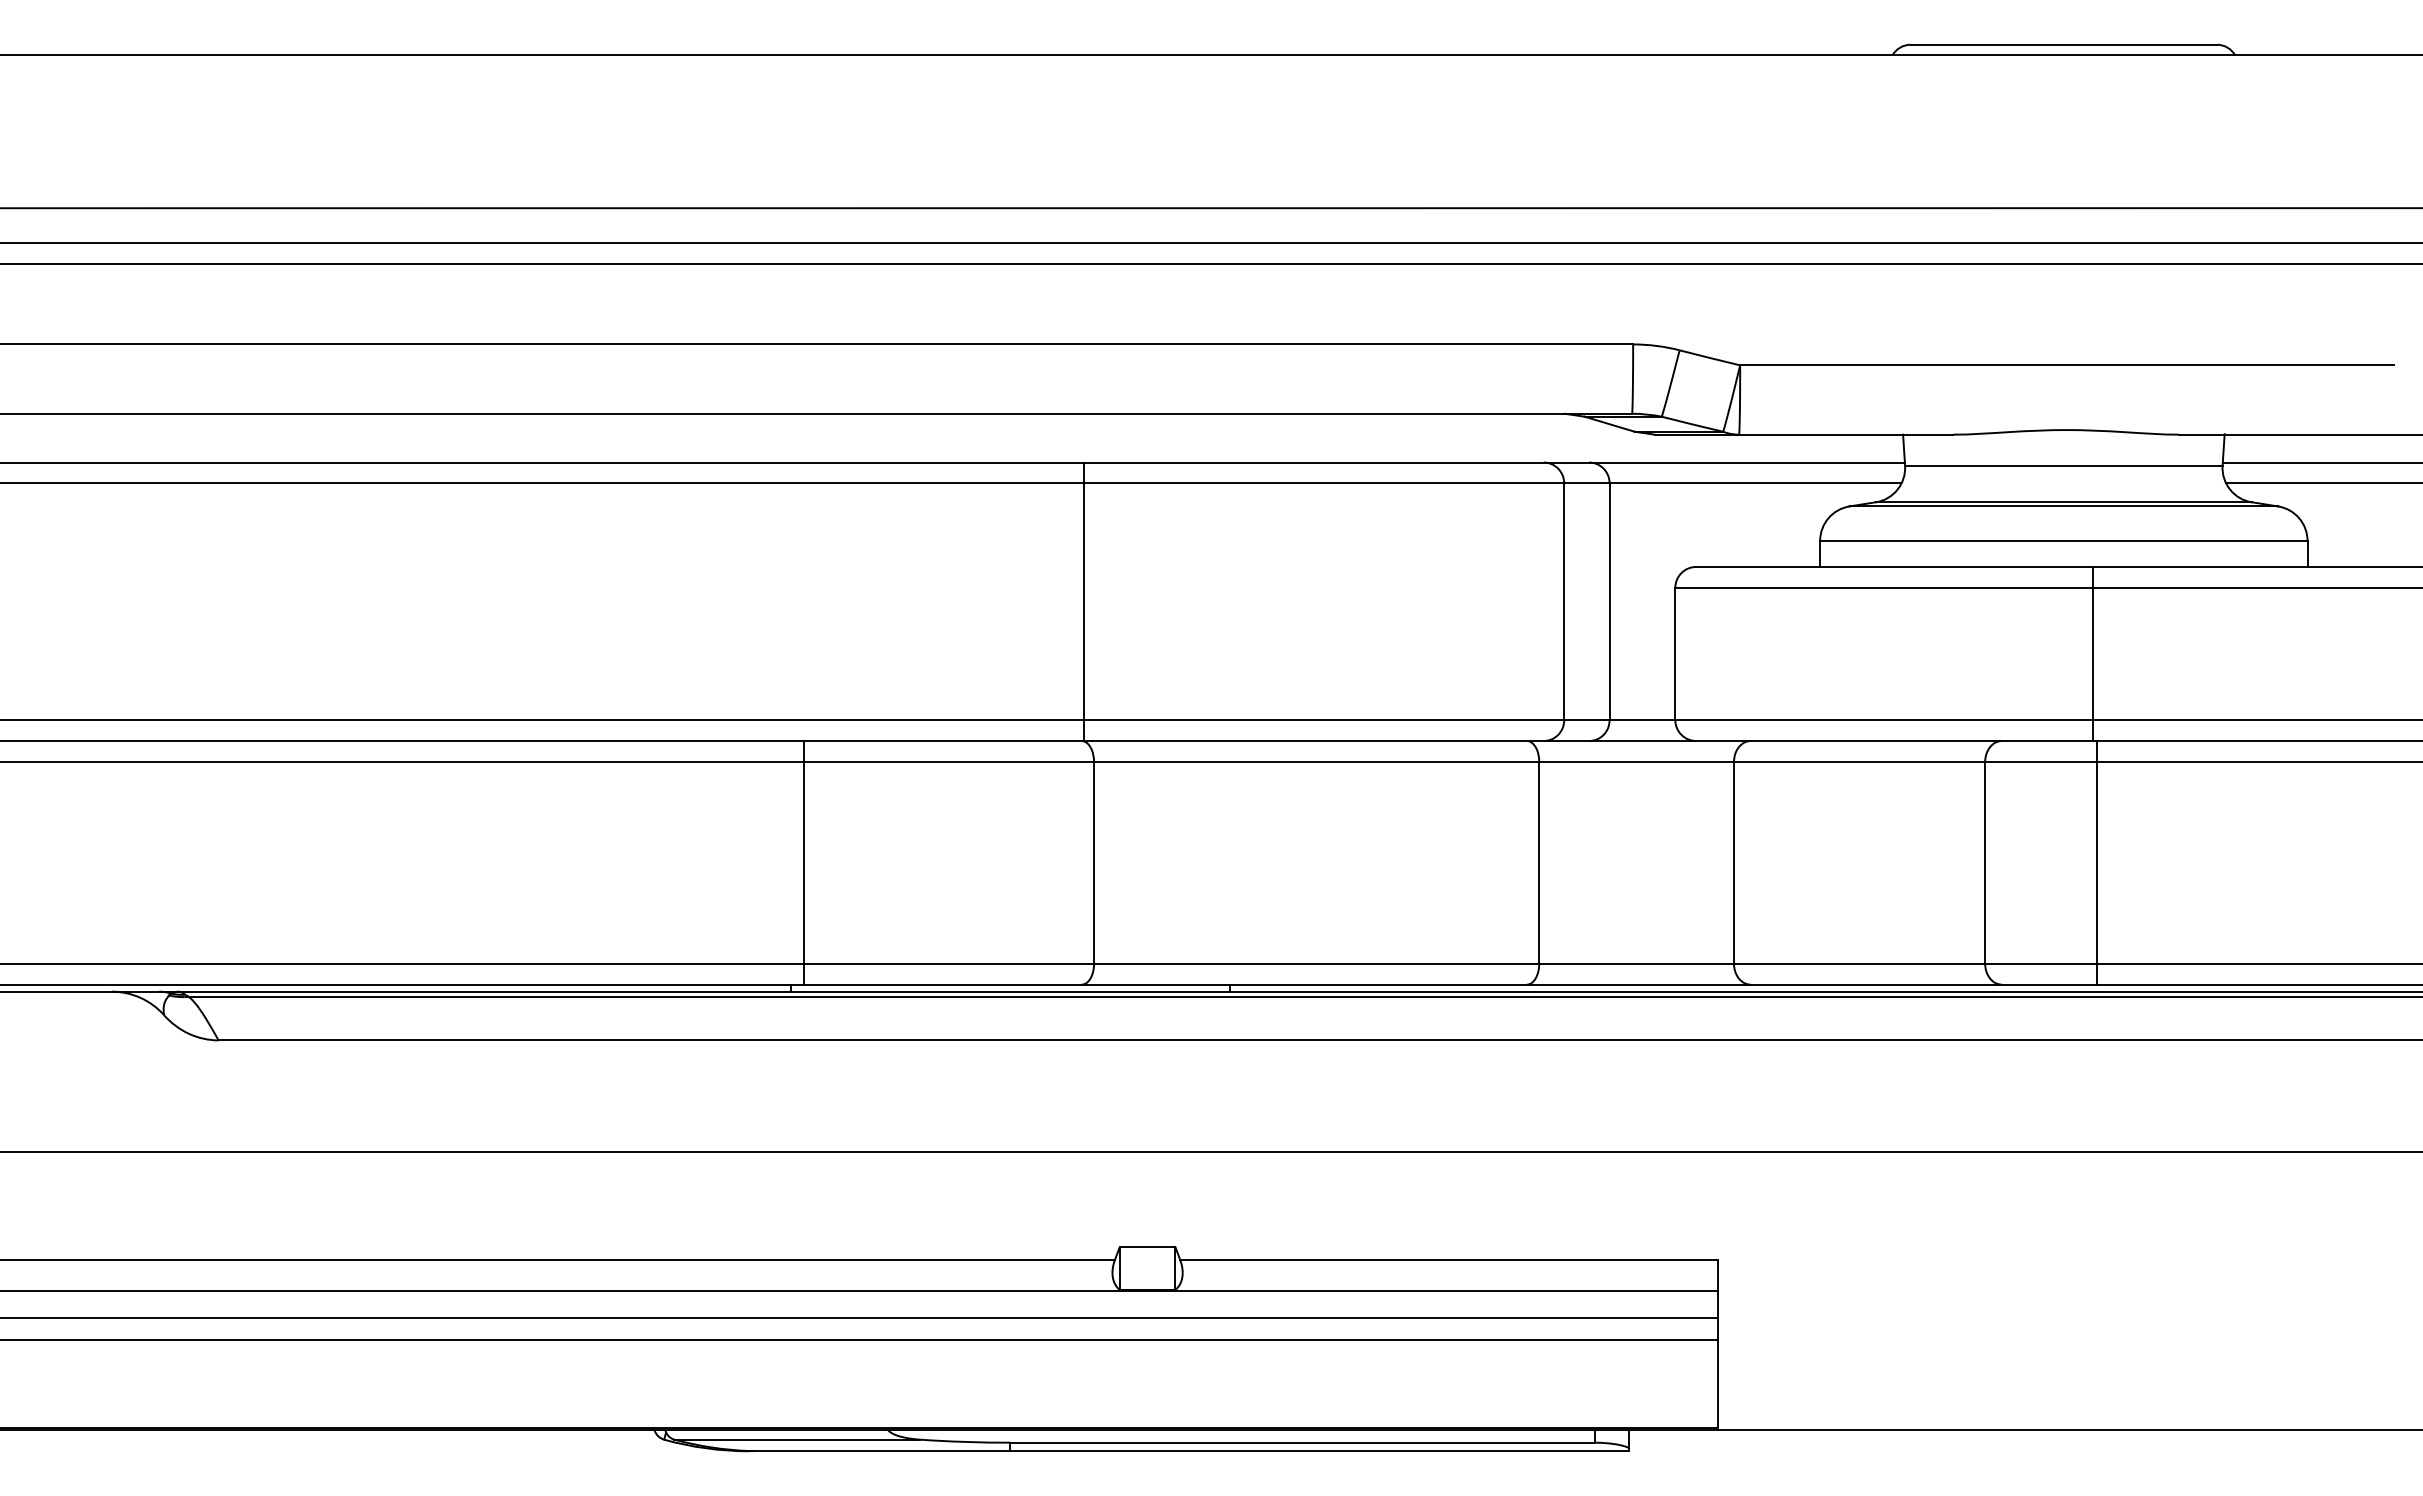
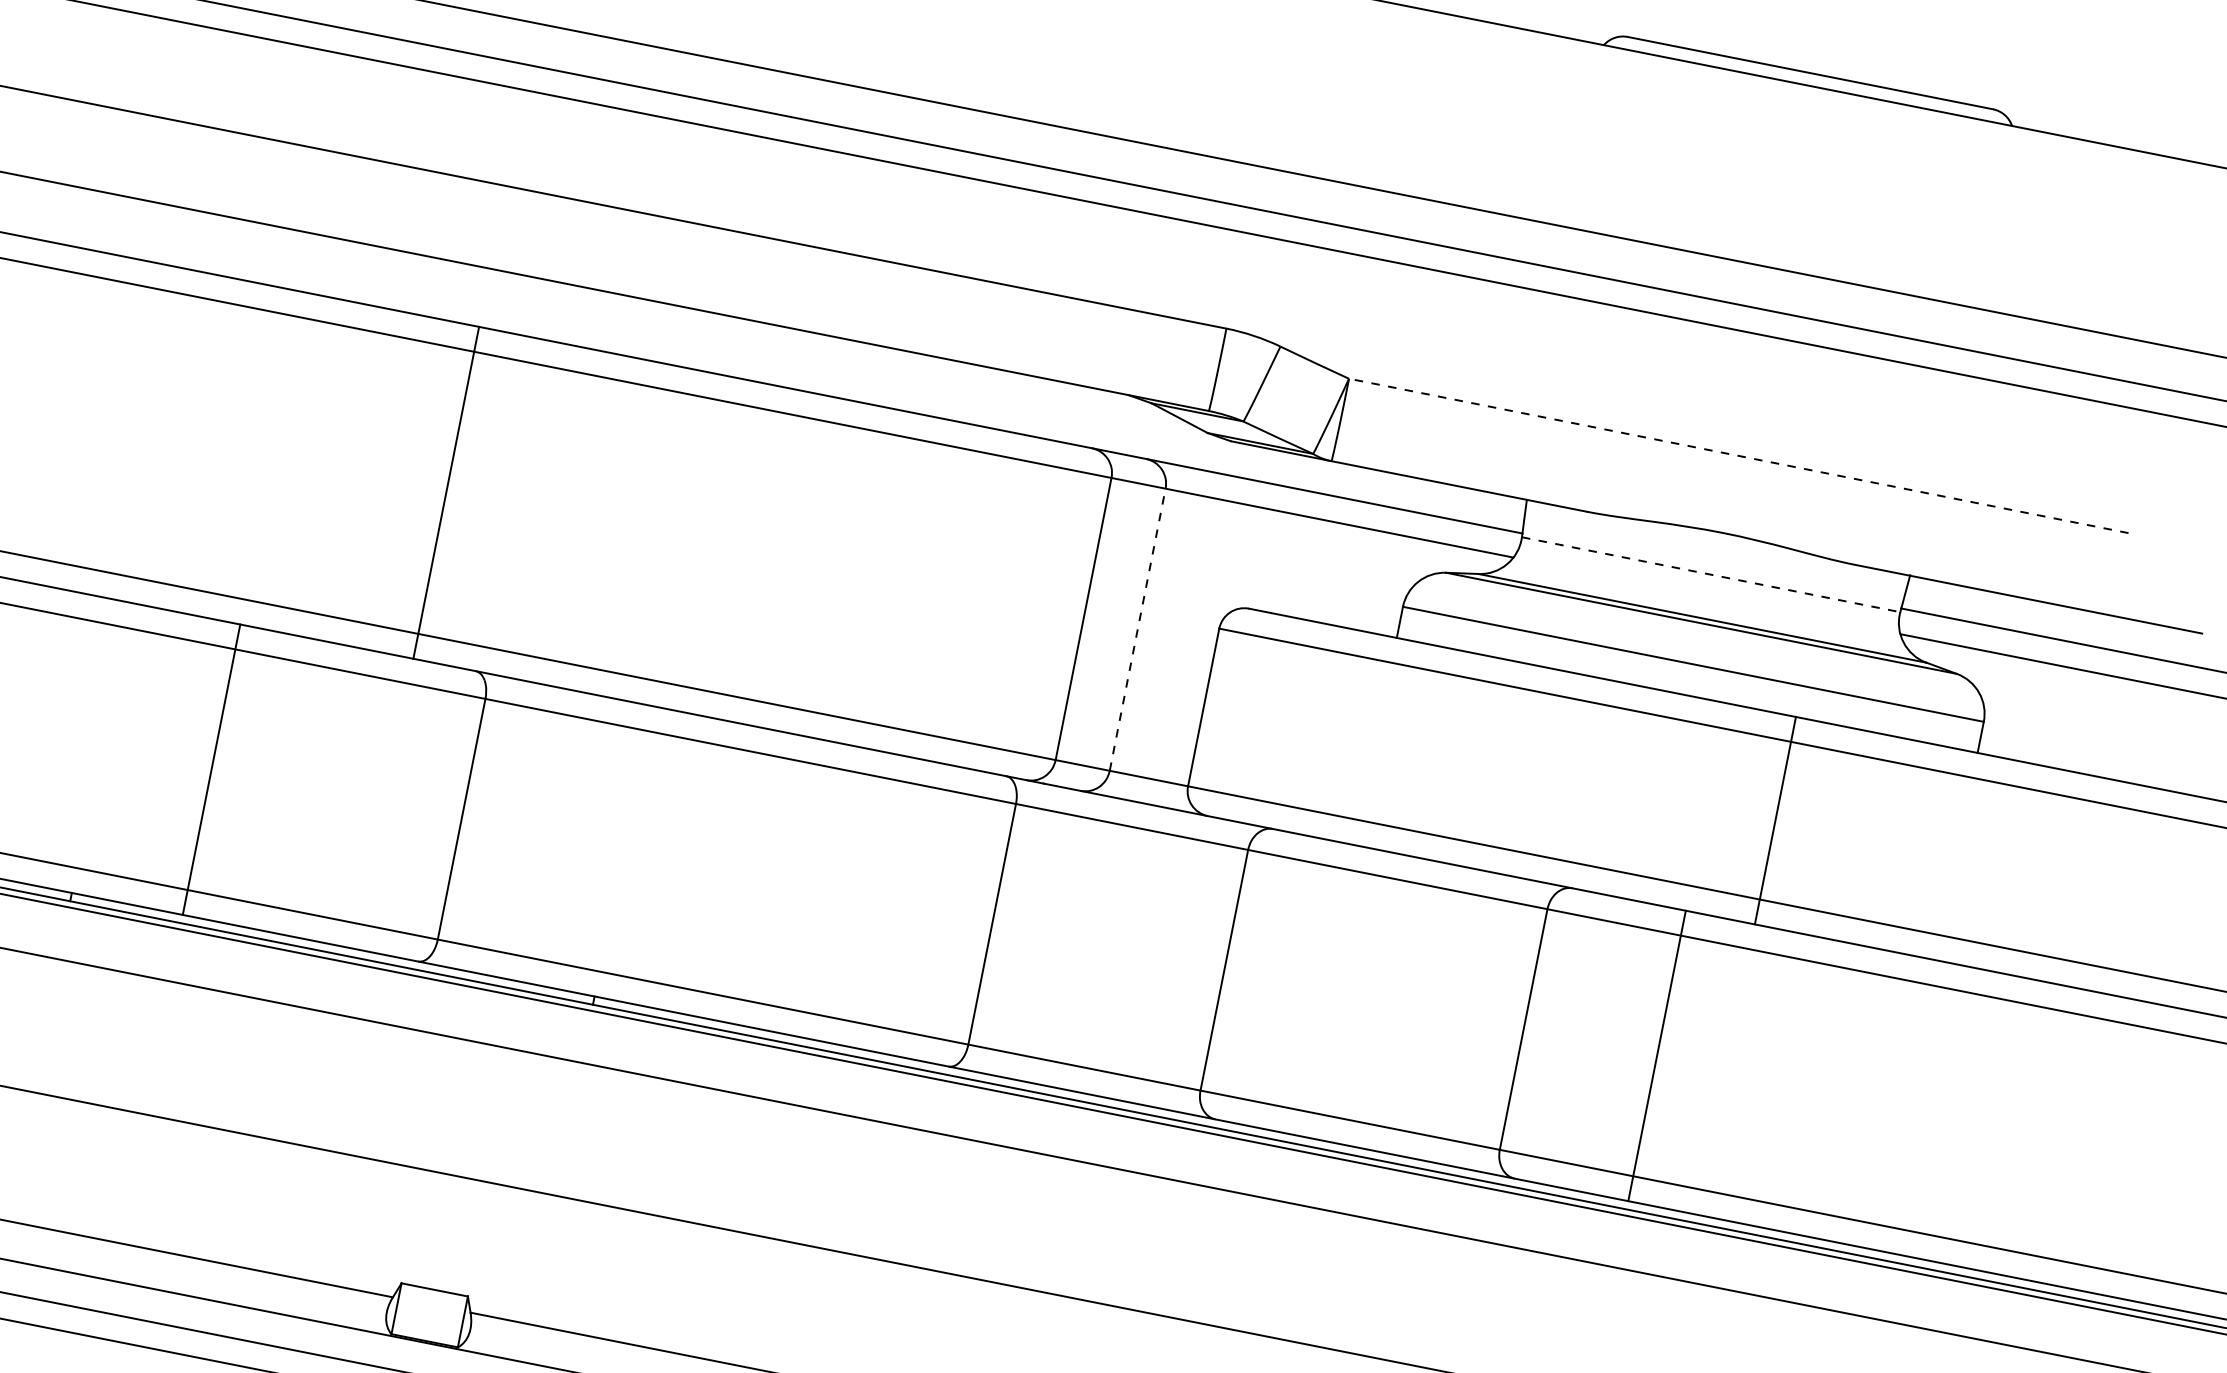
line: (2066, 365) -> (1737, 455), solid -> dashed
line: (2063, 465) -> (1710, 574), solid -> dashed
line: (1084, 601) -> (446, 492), moved
line: (1609, 601) -> (1137, 629), solid -> dashed
line: (2093, 653) -> (1776, 820), moved
line: (804, 862) -> (211, 769), moved

